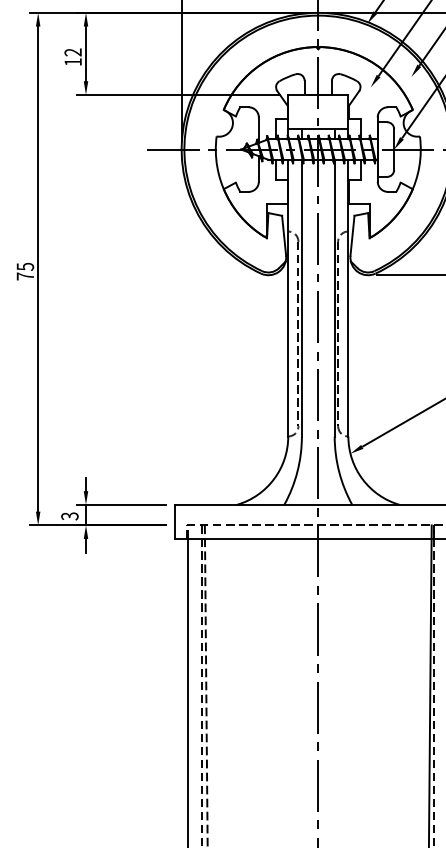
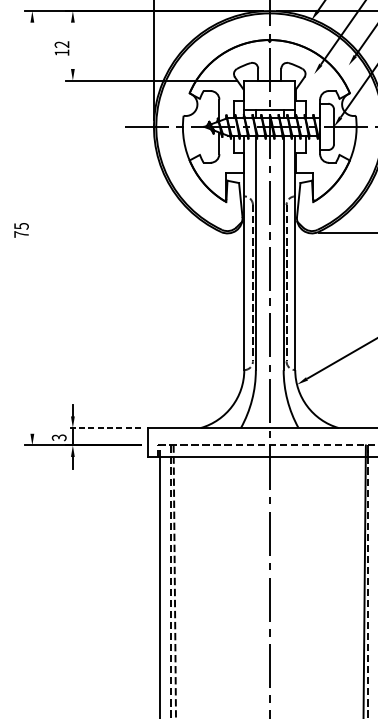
line: (86, 53) -> (73, 45), removed
line: (38, 268) -> (32, 227), removed
line: (121, 504) -> (102, 427), solid -> dashed

